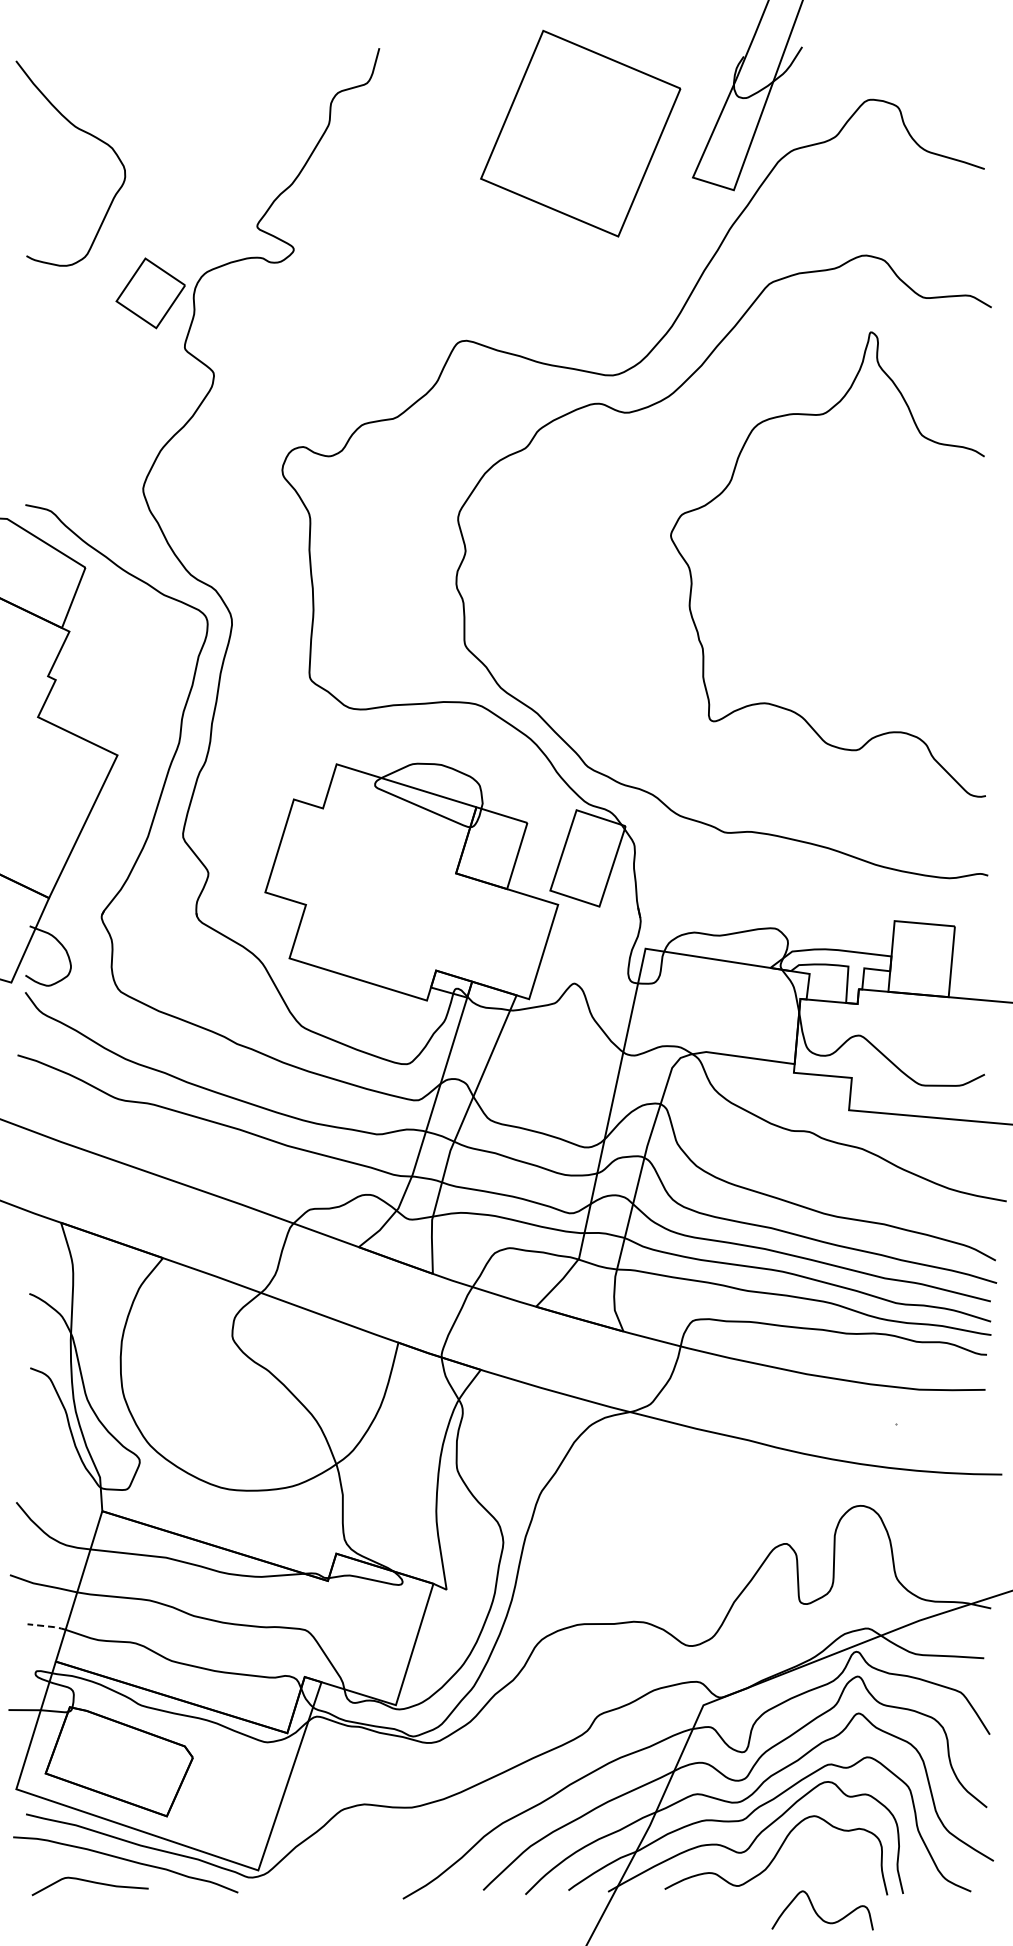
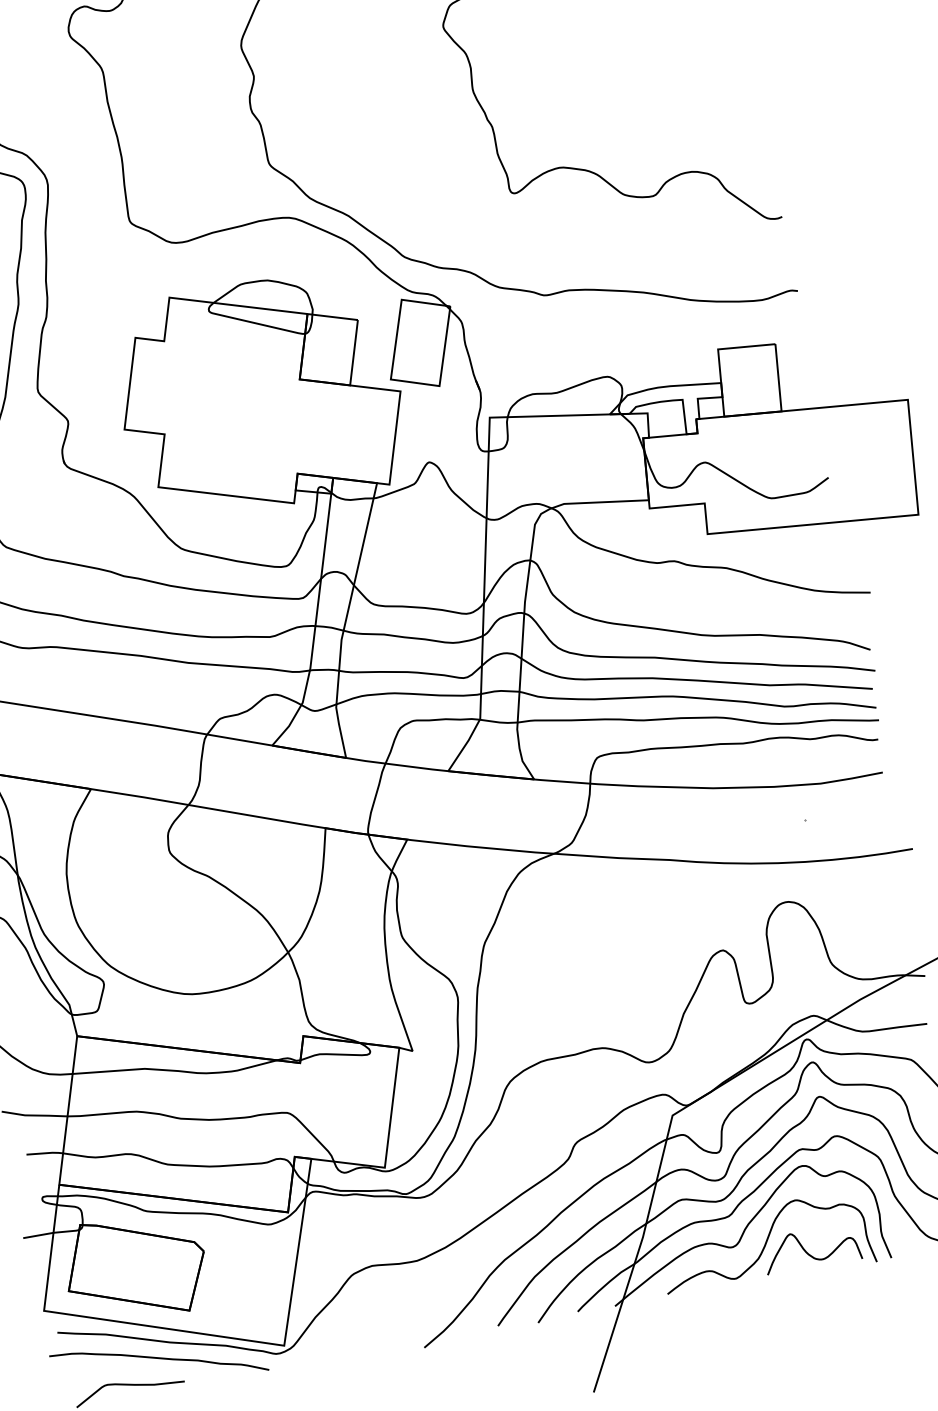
line: (47, 1626) -> (45, 1153), dashed -> solid
curve: (818, 1914) -> (808, 1253), moved

